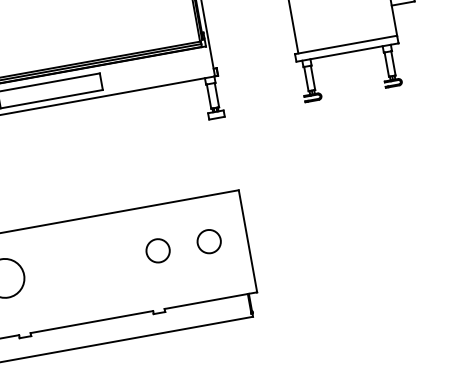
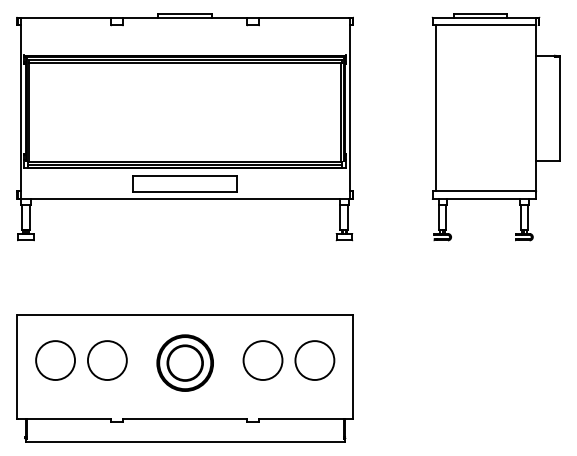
circle: (208, 241) -> (314, 360), size x1.67
circle: (157, 250) -> (262, 360), size x1.67
part: (81, 266) -> (184, 362), added

